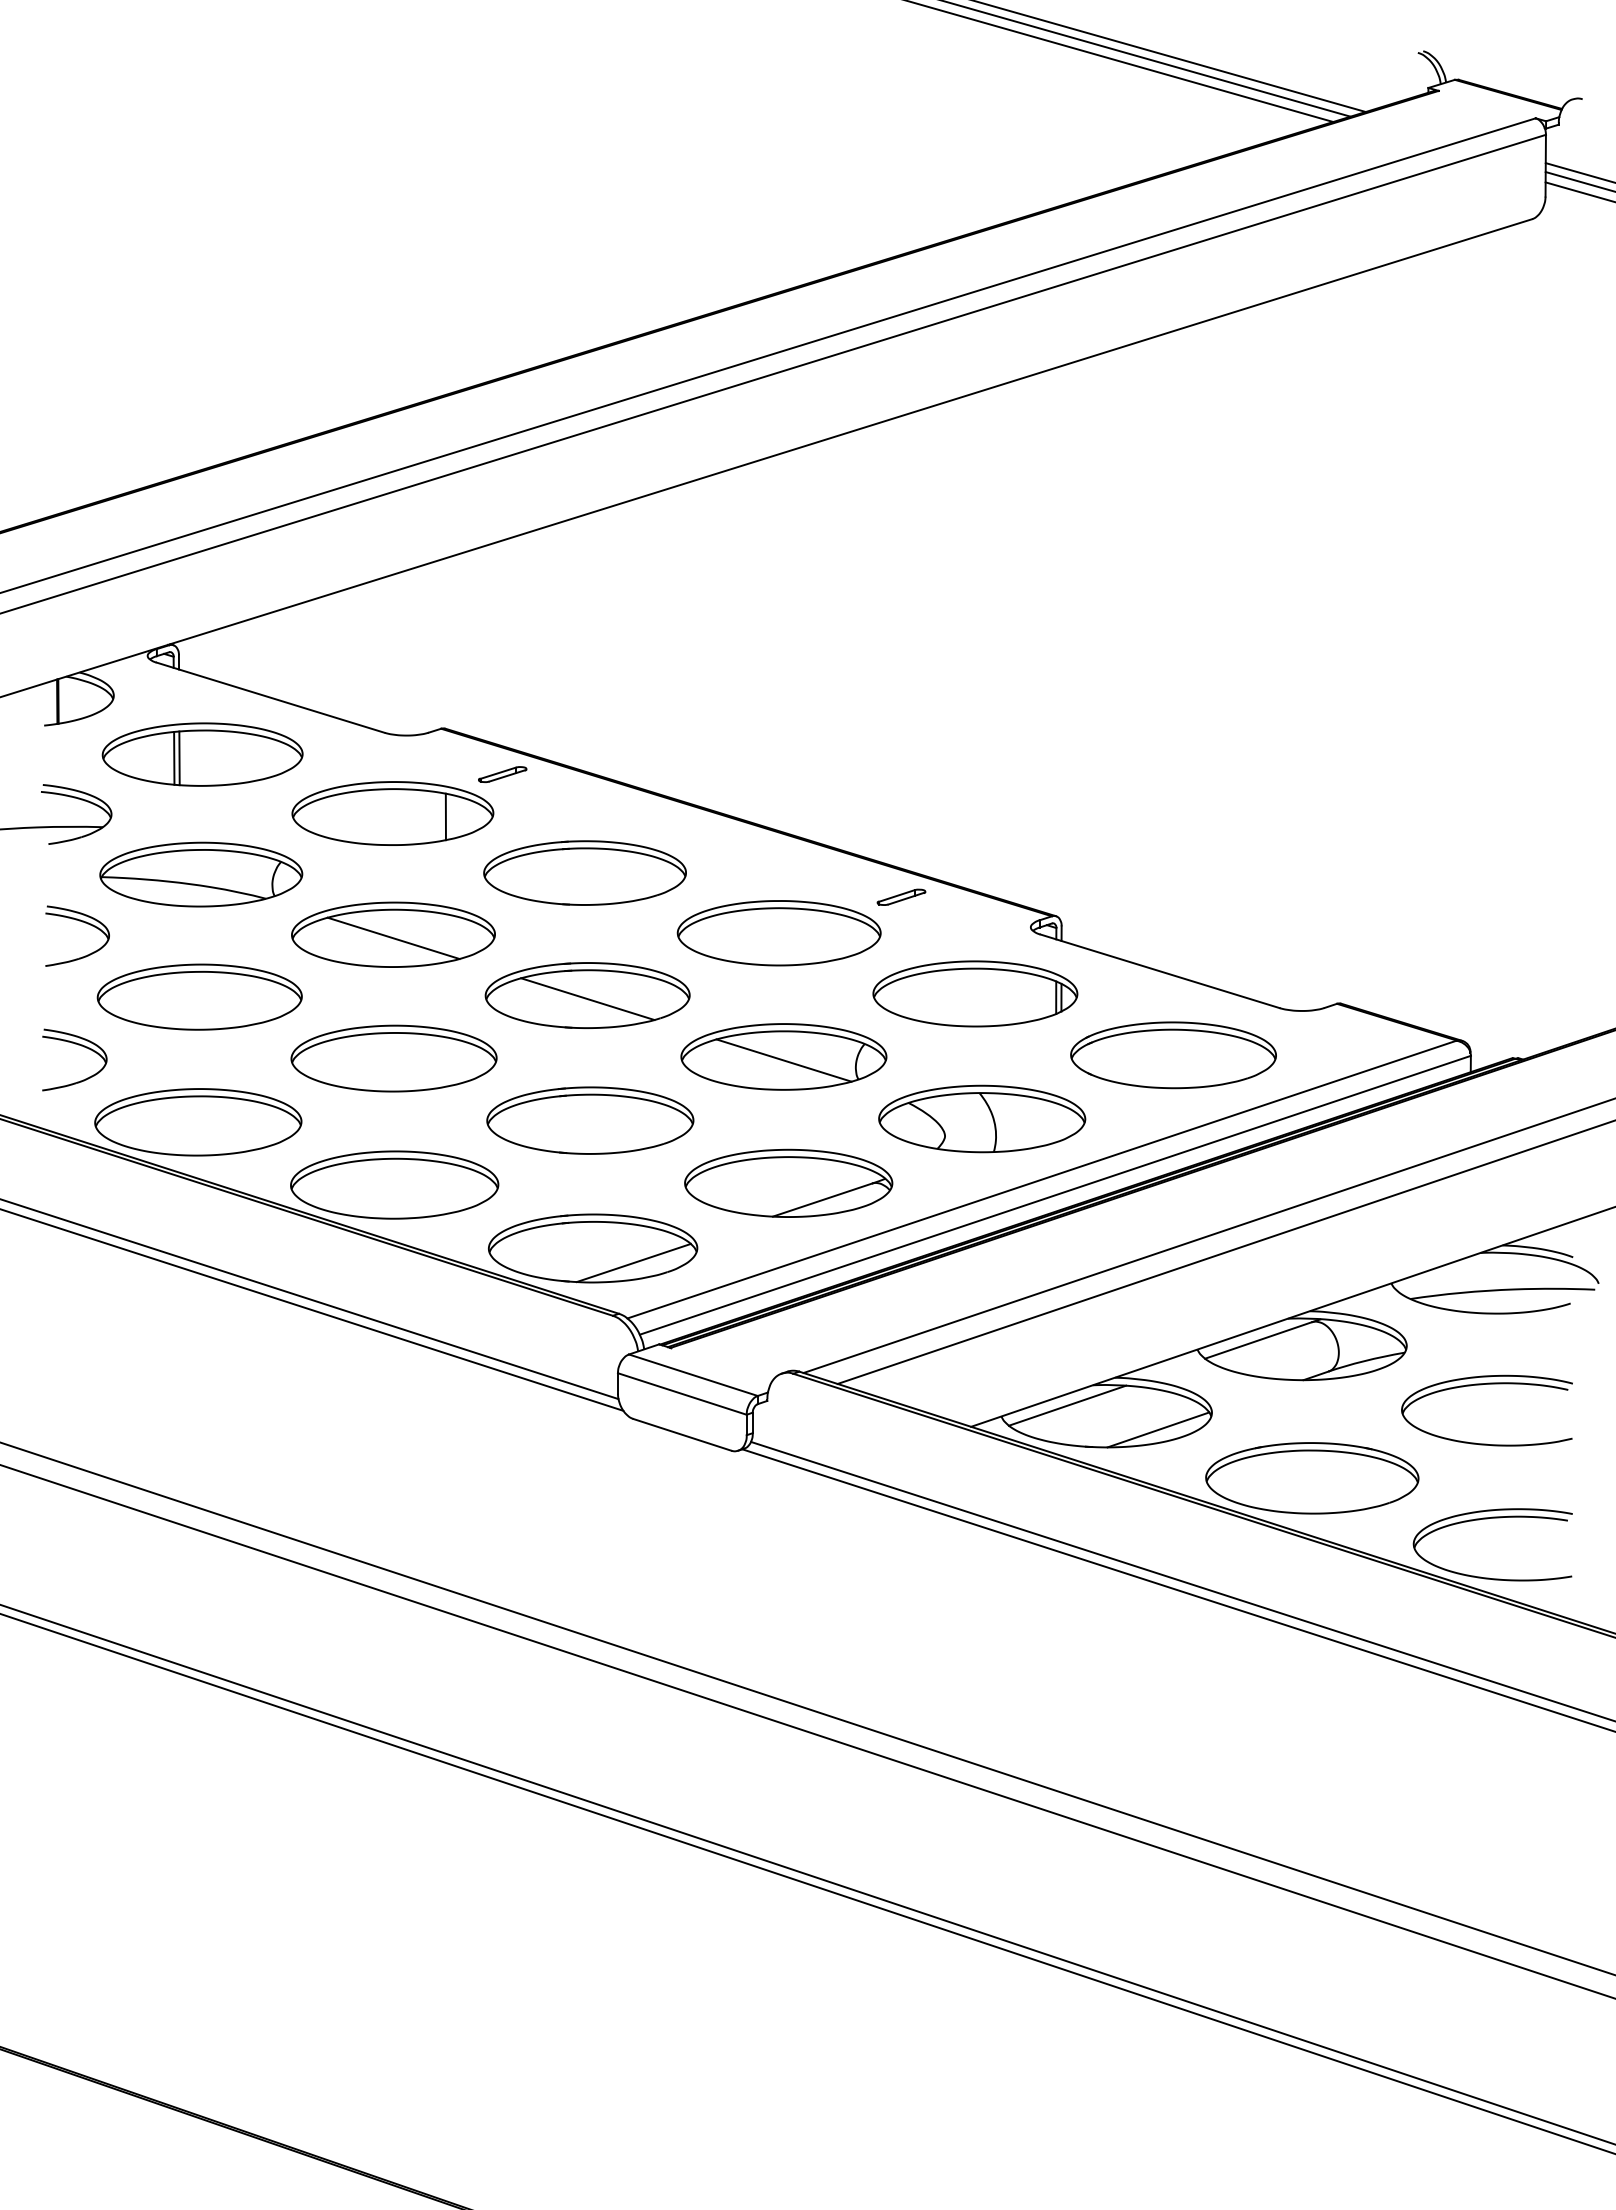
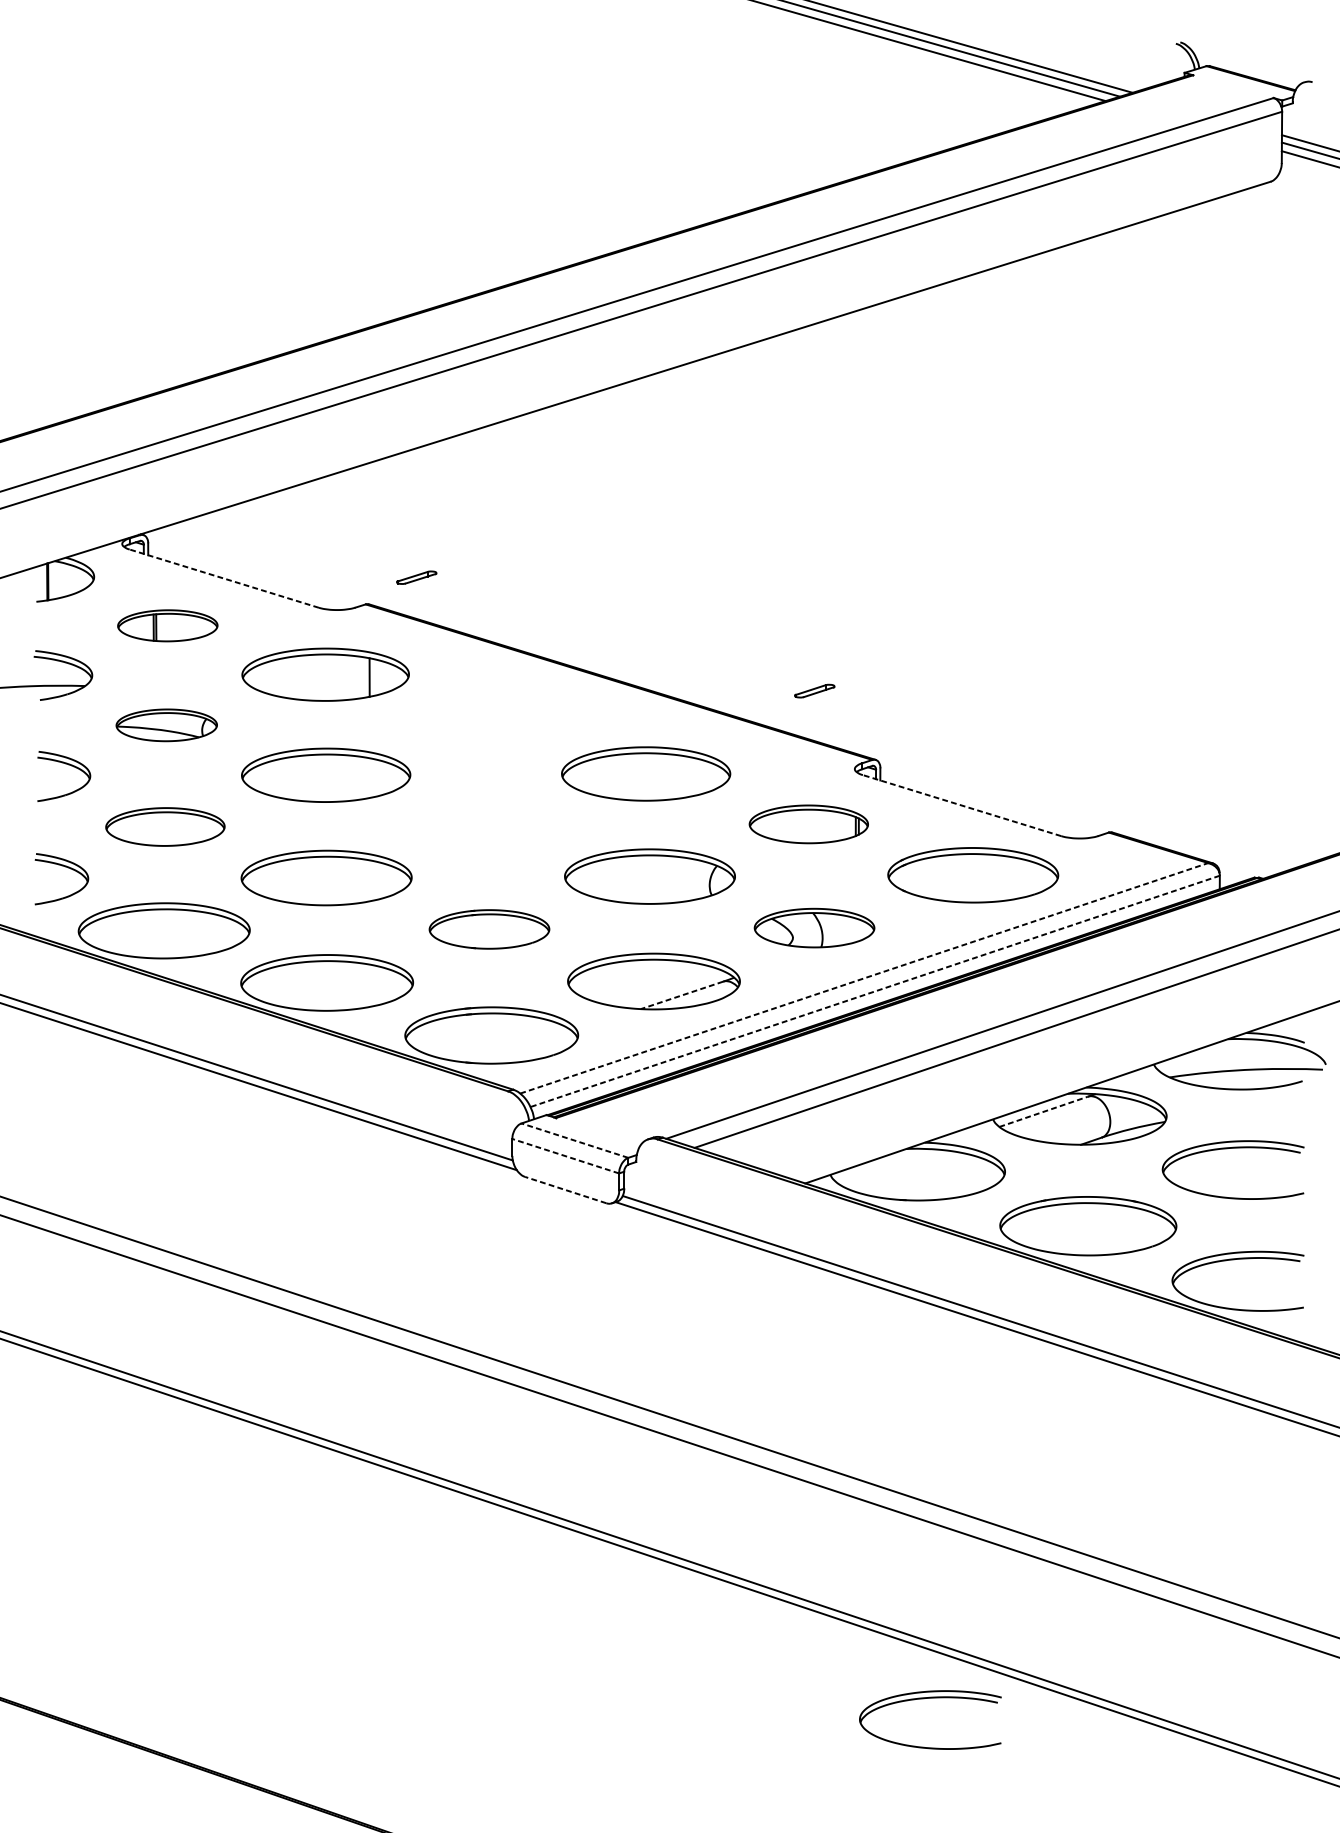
line: (270, 697) -> (224, 578), solid -> dashed
part: (202, 754) -> (167, 625), size x0.6
part: (502, 774) -> (416, 577), moved
part: (584, 872) -> (484, 723), removed
part: (201, 874) -> (166, 725), size x0.6
part: (901, 896) -> (814, 690), moved
line: (393, 938) -> (326, 778), removed
line: (1159, 971) -> (961, 805), solid -> dashed
part: (975, 993) -> (808, 824), size x0.7
part: (587, 995) -> (487, 825), removed
part: (199, 996) -> (165, 826), size x0.7
line: (783, 1060) -> (649, 879), removed
part: (982, 1118) -> (814, 927), size x0.7
part: (590, 1120) -> (489, 929), size x0.7
line: (1042, 1179) -> (864, 978), solid -> dashed
line: (1054, 1195) -> (874, 991), solid -> dashed
line: (822, 1200) -> (682, 995), solid -> dashed
line: (633, 1262) -> (525, 1047), removed
line: (1258, 1340) -> (1043, 1111), solid -> dashed
line: (693, 1375) -> (575, 1140), solid -> dashed
line: (682, 1394) -> (565, 1156), solid -> dashed
line: (1067, 1405) -> (885, 1165), removed
line: (1158, 1429) -> (960, 1185), removed
line: (681, 1434) -> (565, 1189), solid -> dashed
part: (1116, 2048) -> (925, 1699), added

